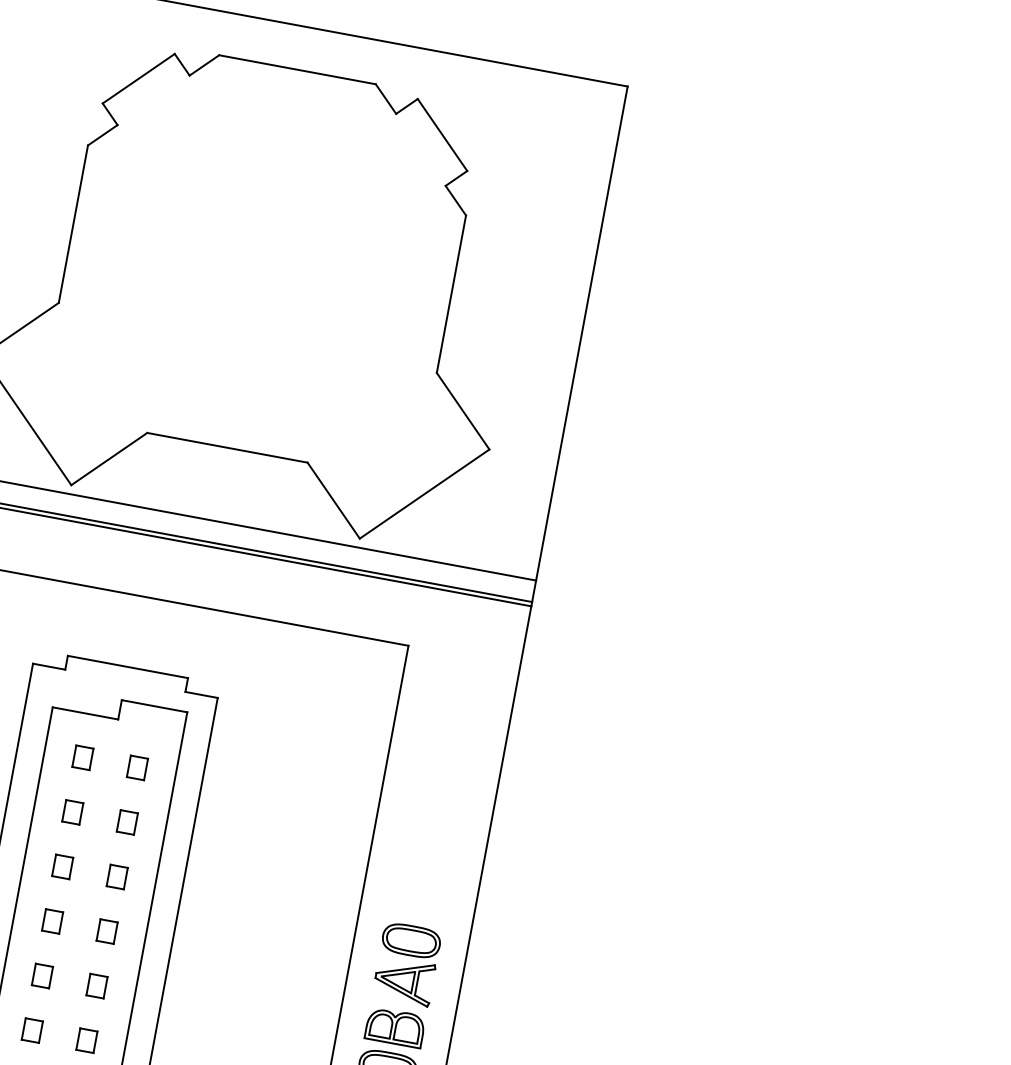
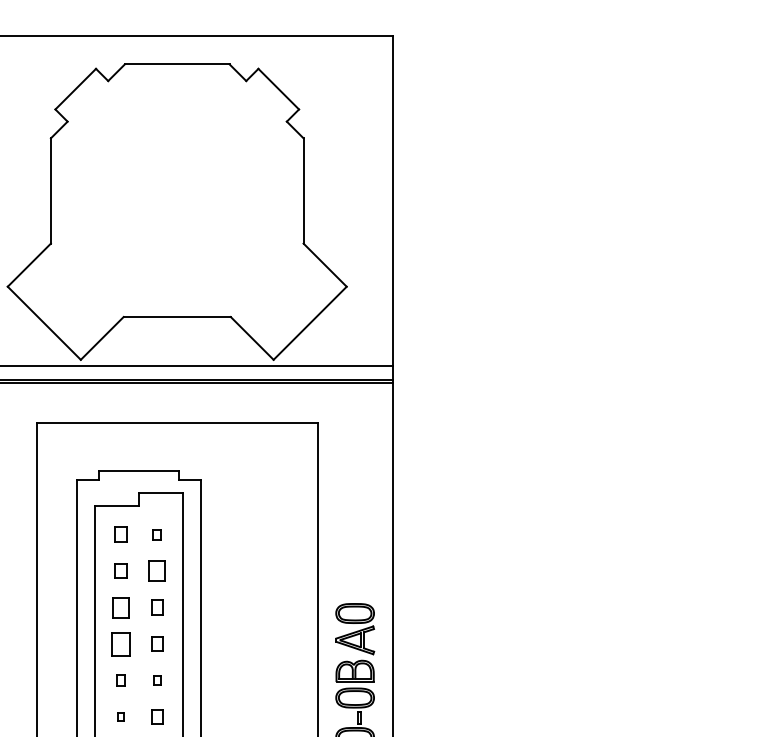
part: (137, 767) -> (157, 534), size x0.7
part: (127, 821) -> (157, 570), size x1.4
part: (61, 866) -> (120, 607), size x1.4
part: (51, 920) -> (120, 643), size x1.6
part: (41, 975) -> (120, 680), size x0.7
part: (97, 986) -> (157, 680), size x0.6
part: (31, 1029) -> (120, 716), size x0.6

